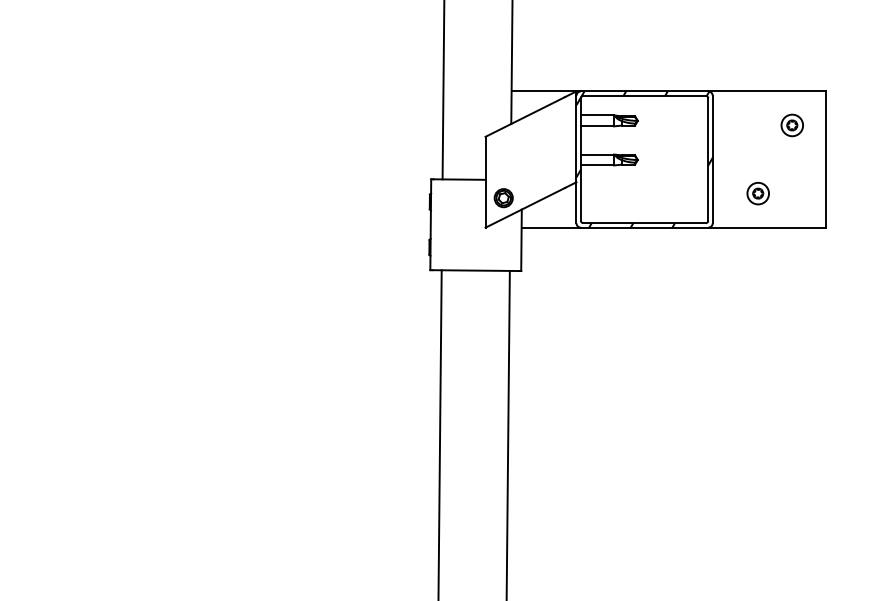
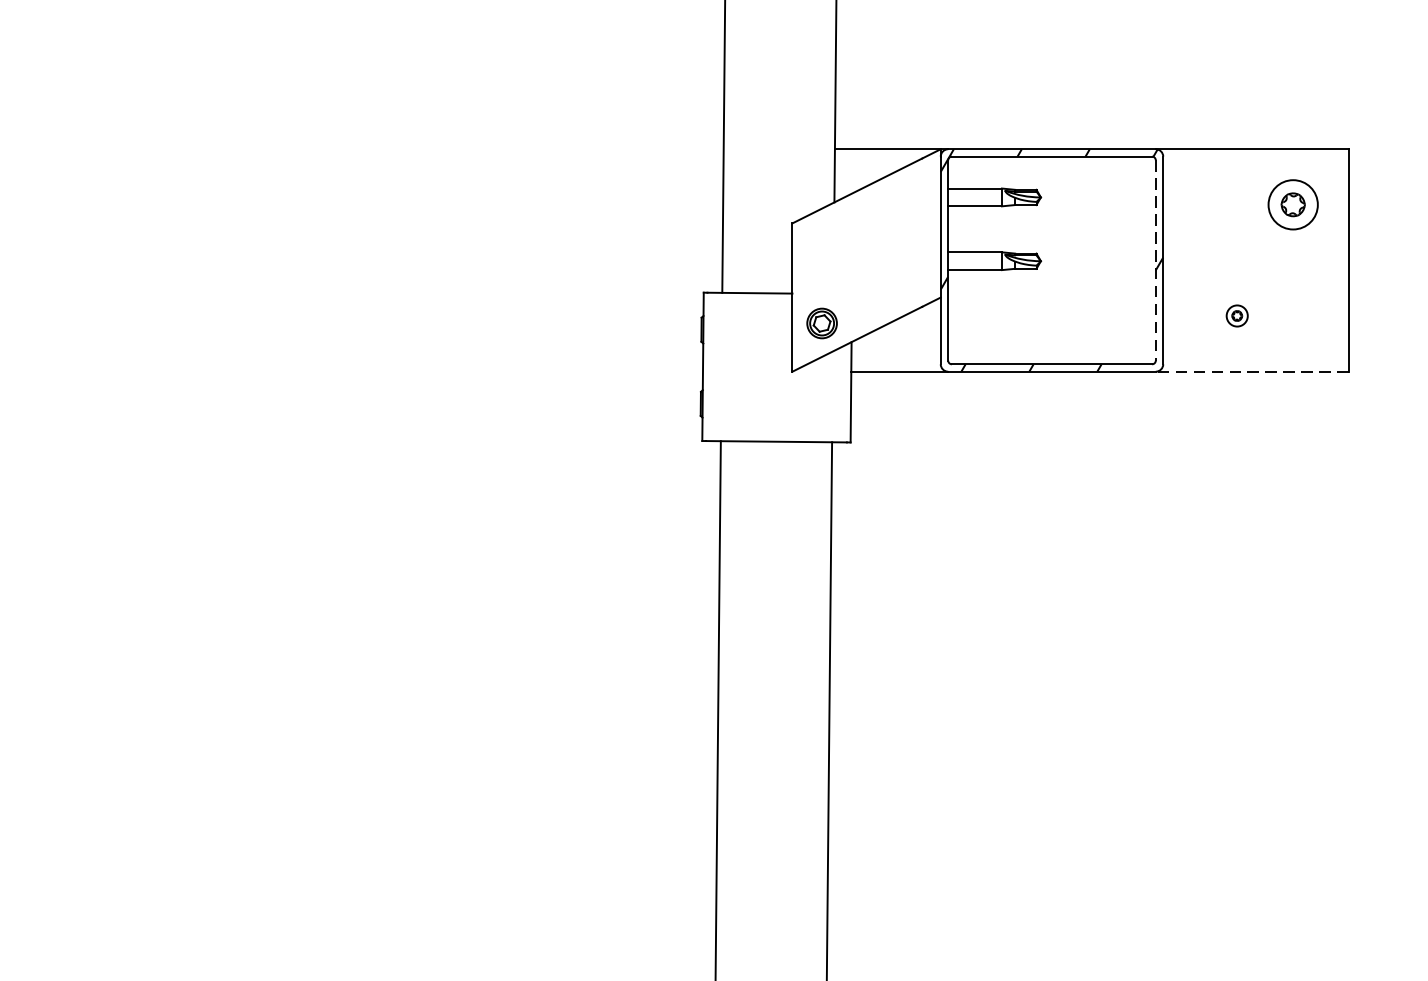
part: (791, 125) -> (1291, 204), size x1.4
line: (708, 160) -> (1156, 262), solid -> dashed
part: (757, 193) -> (1236, 315), size x0.6
line: (766, 227) -> (1250, 371), solid -> dashed

